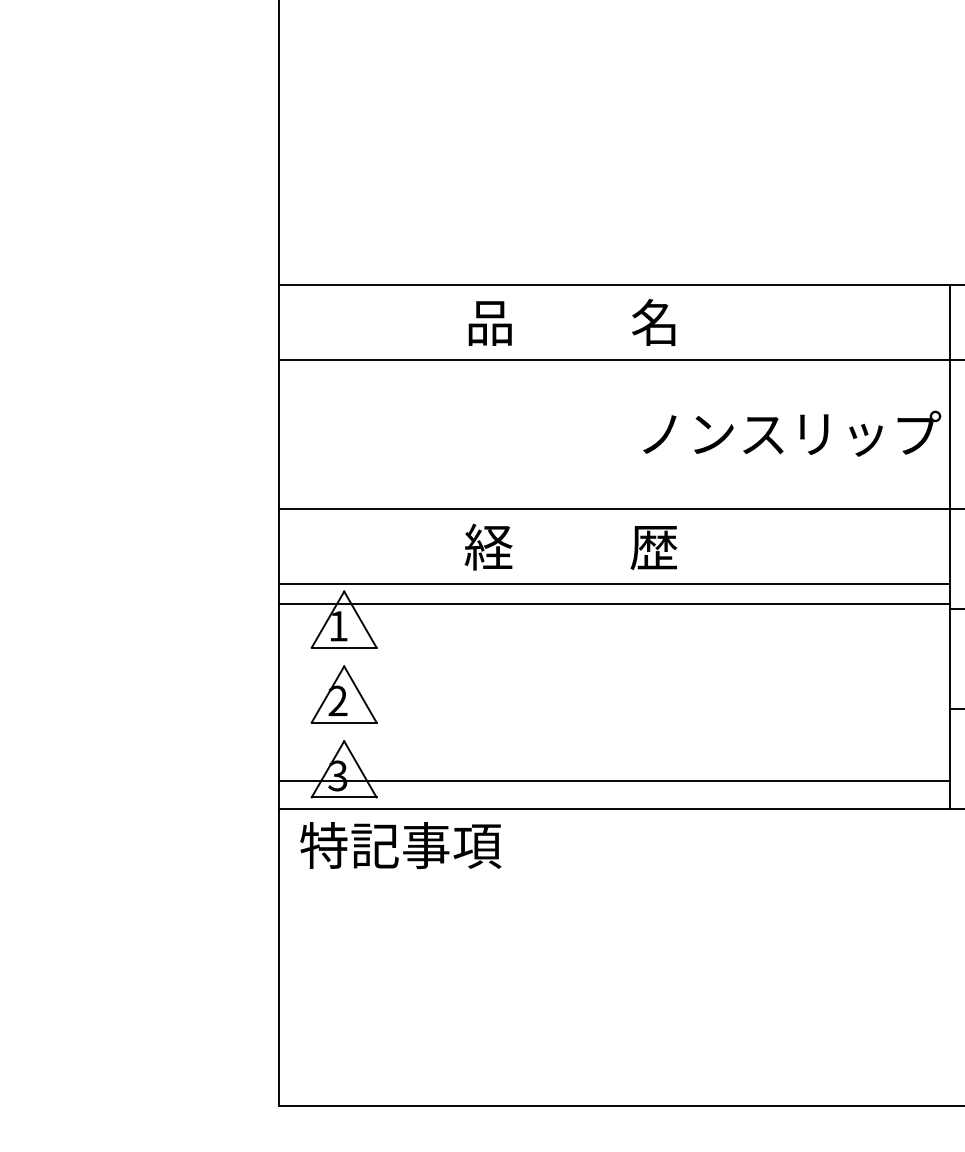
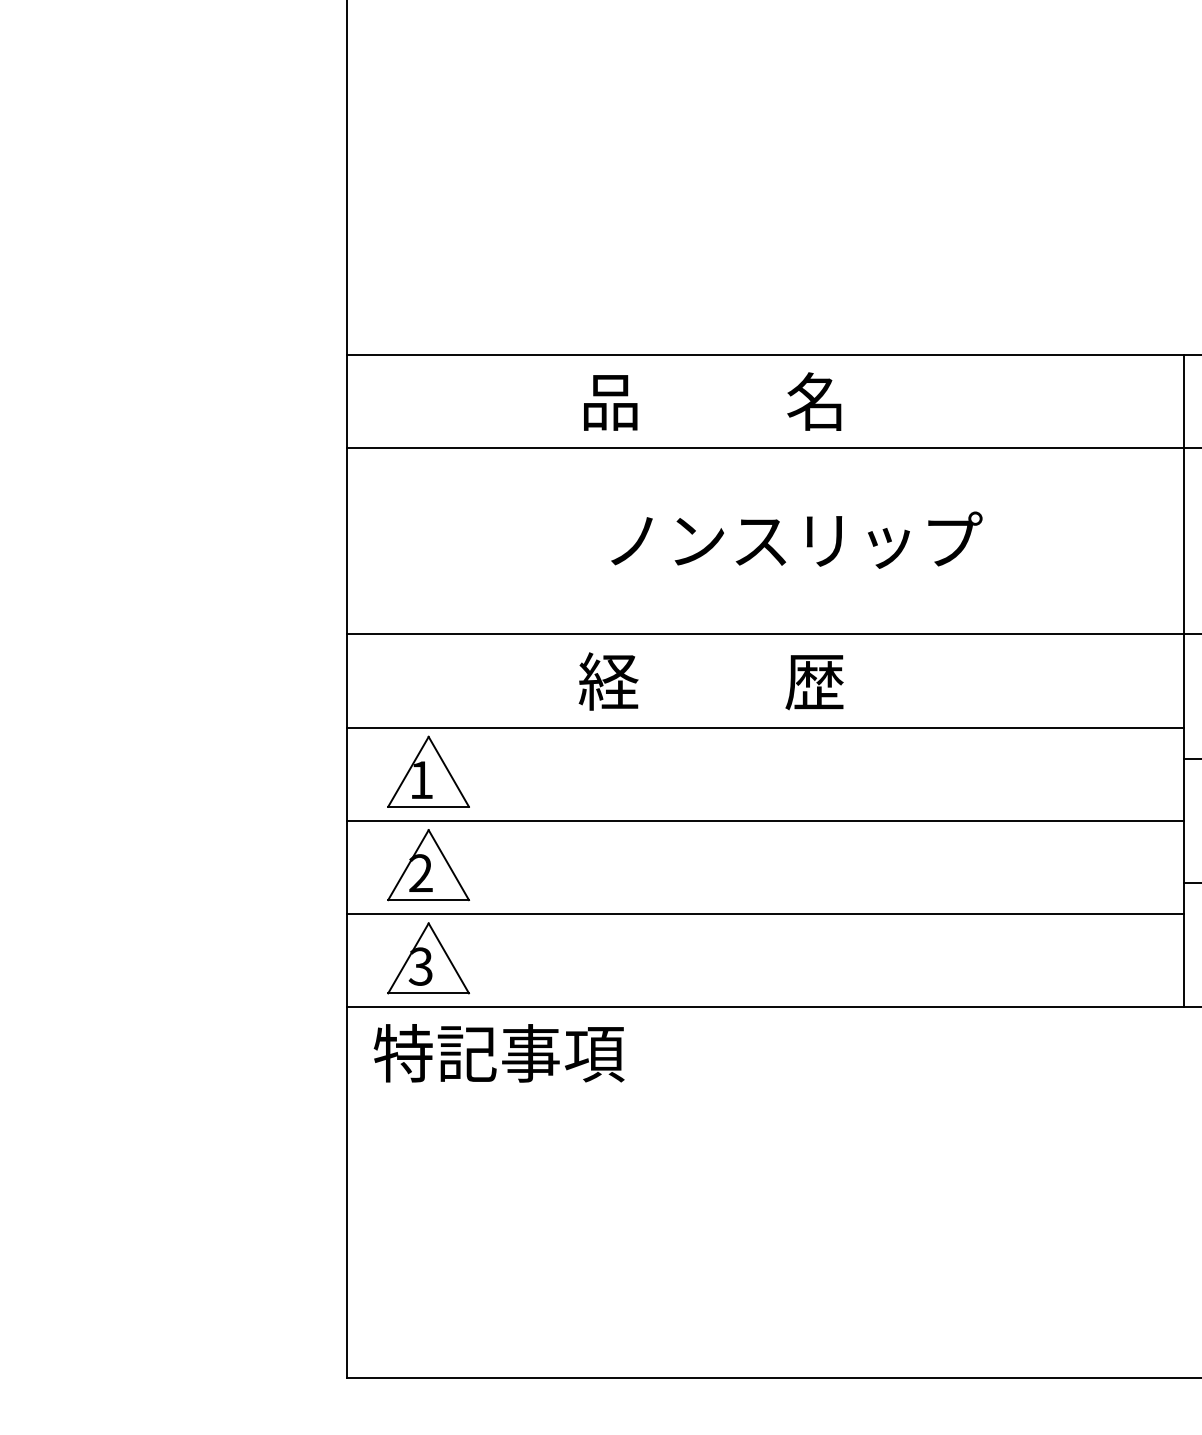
text: (791, 433) -> (796, 539), moved
line: (614, 603) -> (765, 820), moved
line: (614, 781) -> (765, 914), moved

